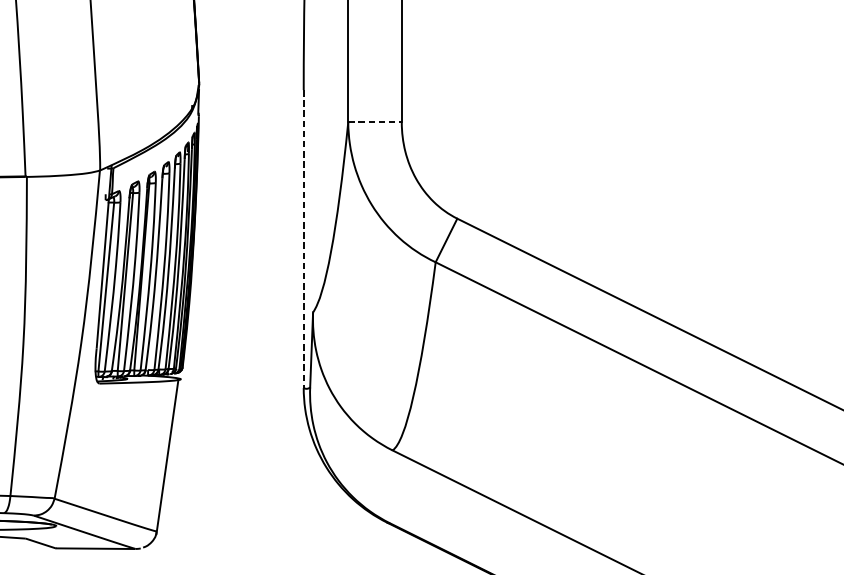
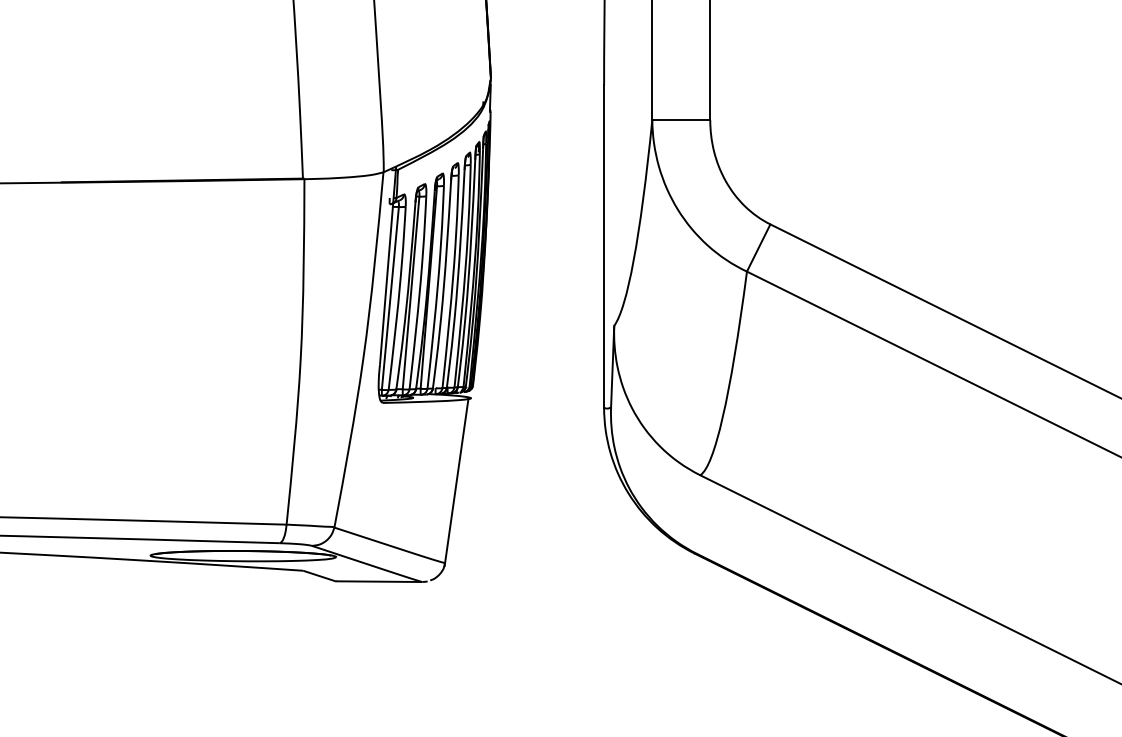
line: (375, 122) -> (681, 120), dashed -> solid
line: (304, 239) -> (604, 246), dashed -> solid

